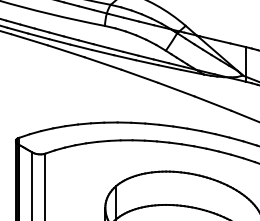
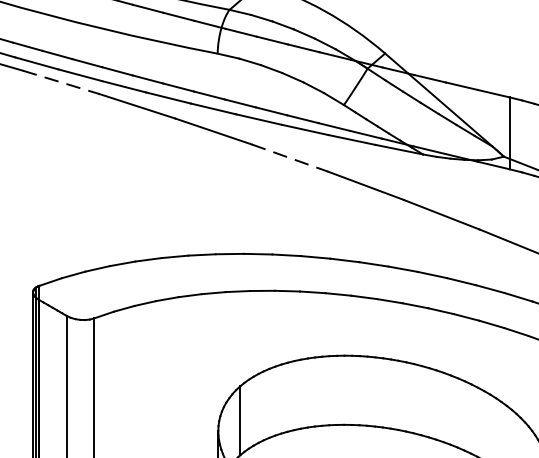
line: (29, 39) -> (61, 81), solid -> dashed
line: (140, 76) -> (291, 158), solid -> dashed

